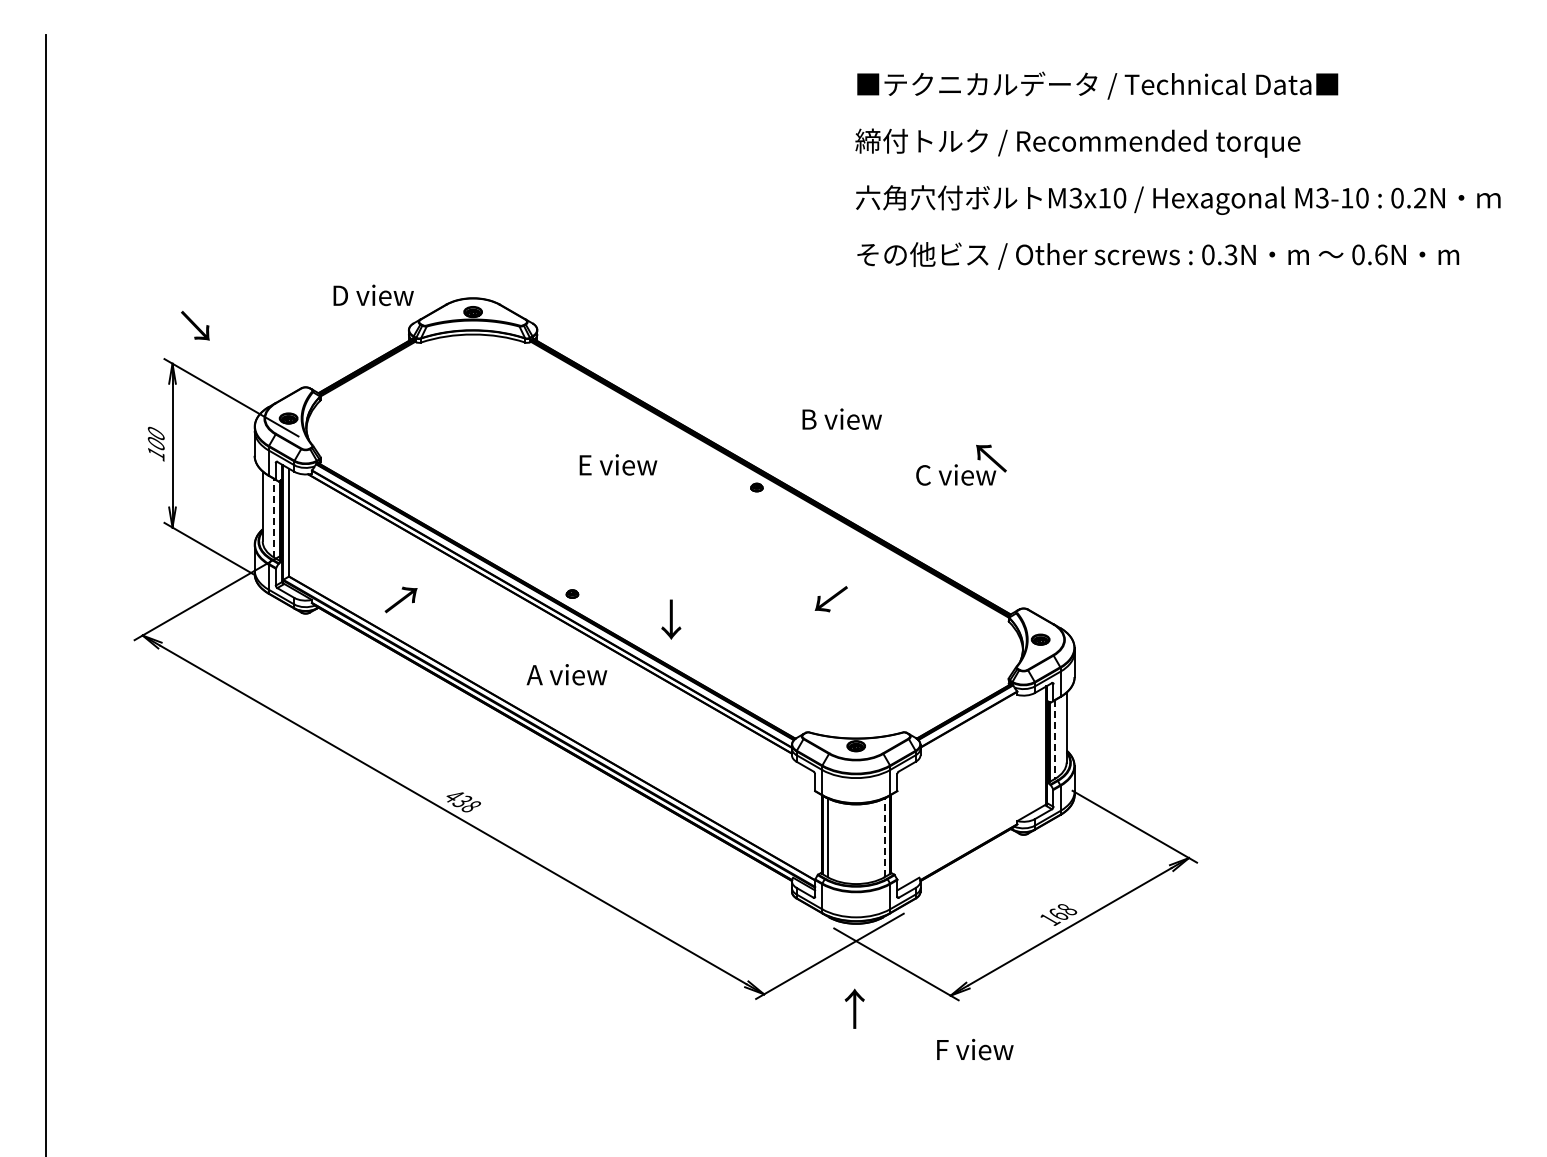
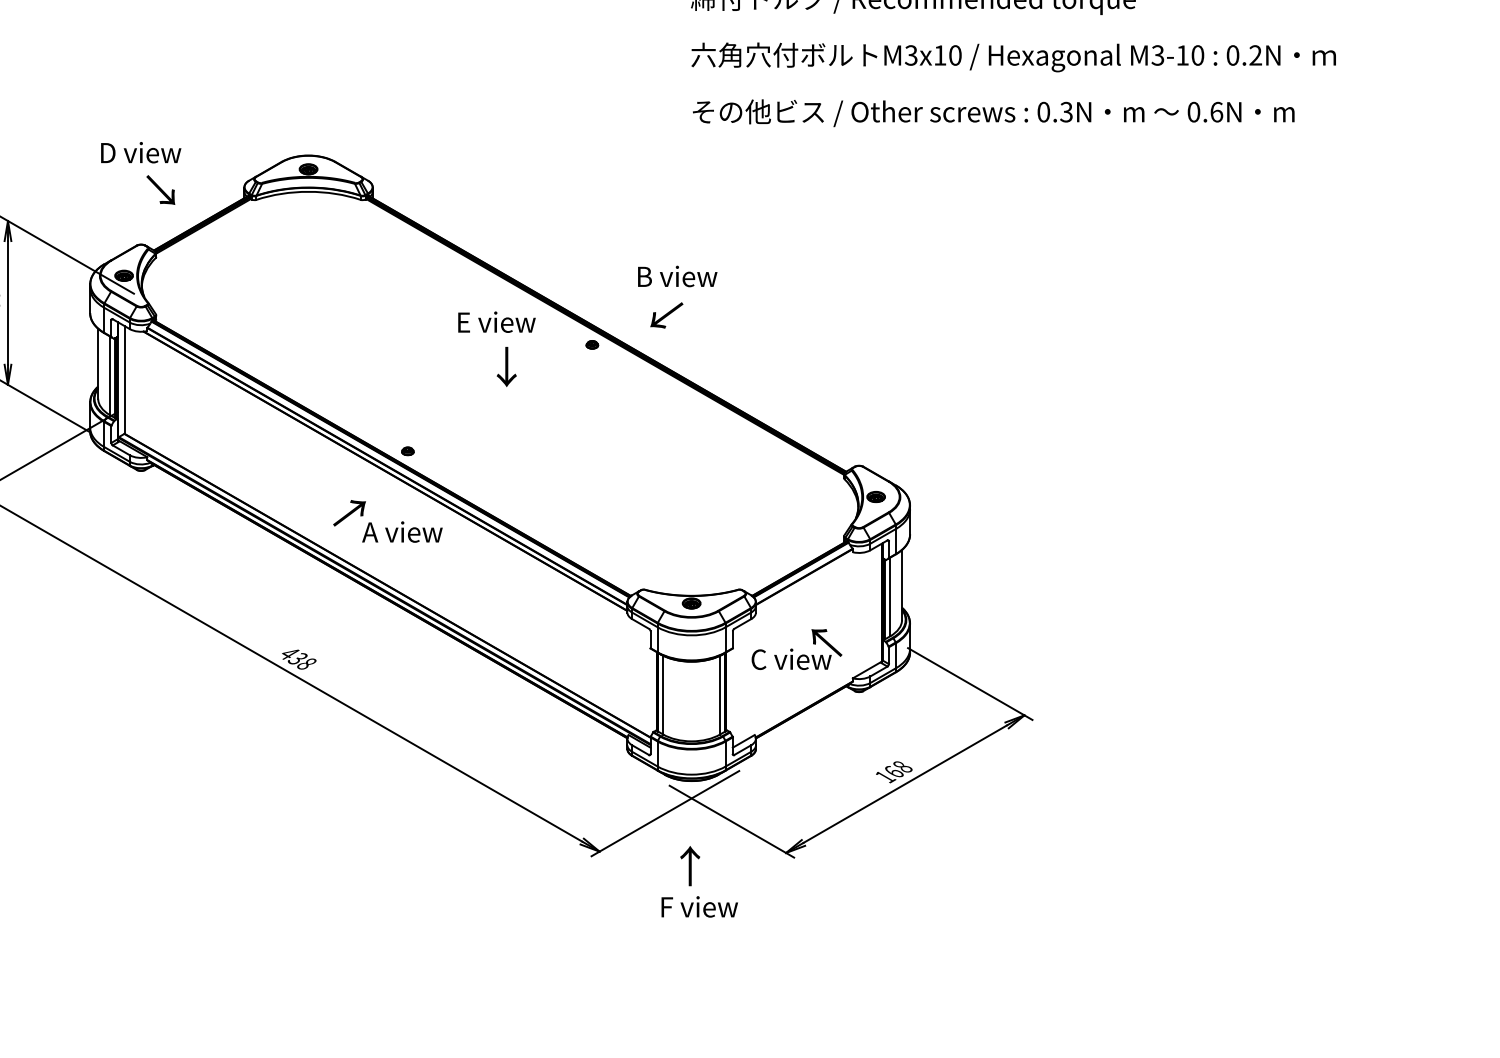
text: (373, 295) -> (140, 152), moved
text: (195, 325) -> (160, 189), moved
text: (618, 464) -> (496, 321), moved
text: (961, 464) -> (796, 648), moved
line: (274, 517) -> (109, 374), dashed -> solid
text: (400, 599) -> (348, 512), moved
text: (830, 599) -> (665, 315), moved
text: (671, 619) -> (506, 366), moved
line: (1054, 740) -> (889, 597), dashed -> solid
line: (884, 837) -> (719, 694), dashed -> solid
text: (975, 1049) -> (699, 906), moved

